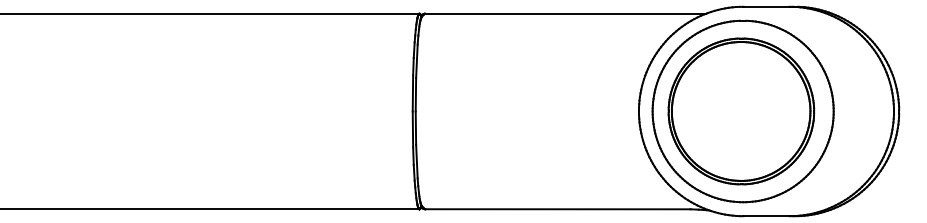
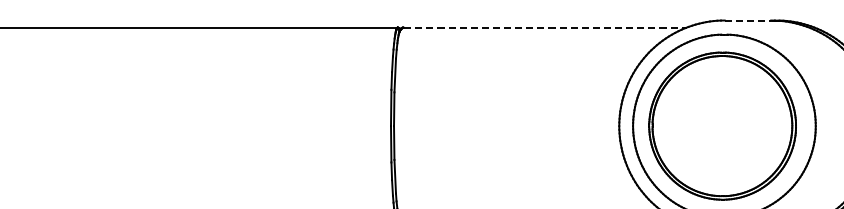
line: (766, 6) -> (747, 20), solid -> dashed
line: (566, 13) -> (546, 27), solid -> dashed

